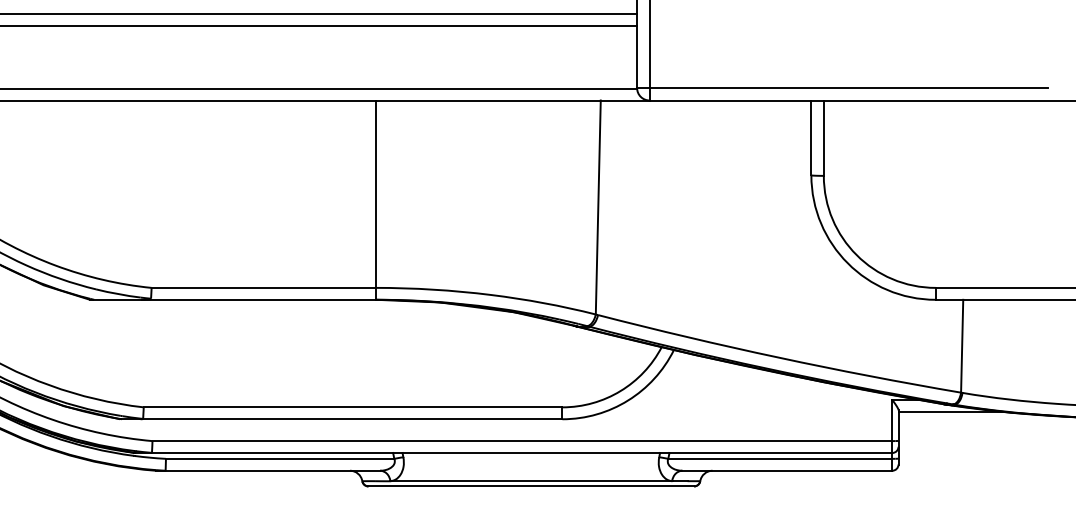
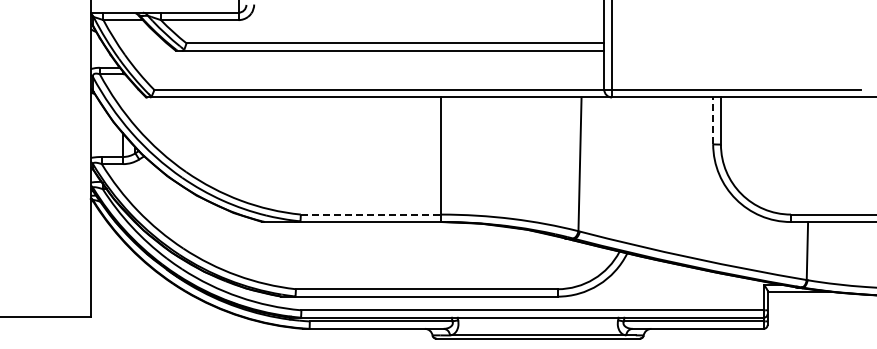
line: (811, 137) -> (713, 120), solid -> dashed
line: (264, 287) -> (371, 214), solid -> dashed

